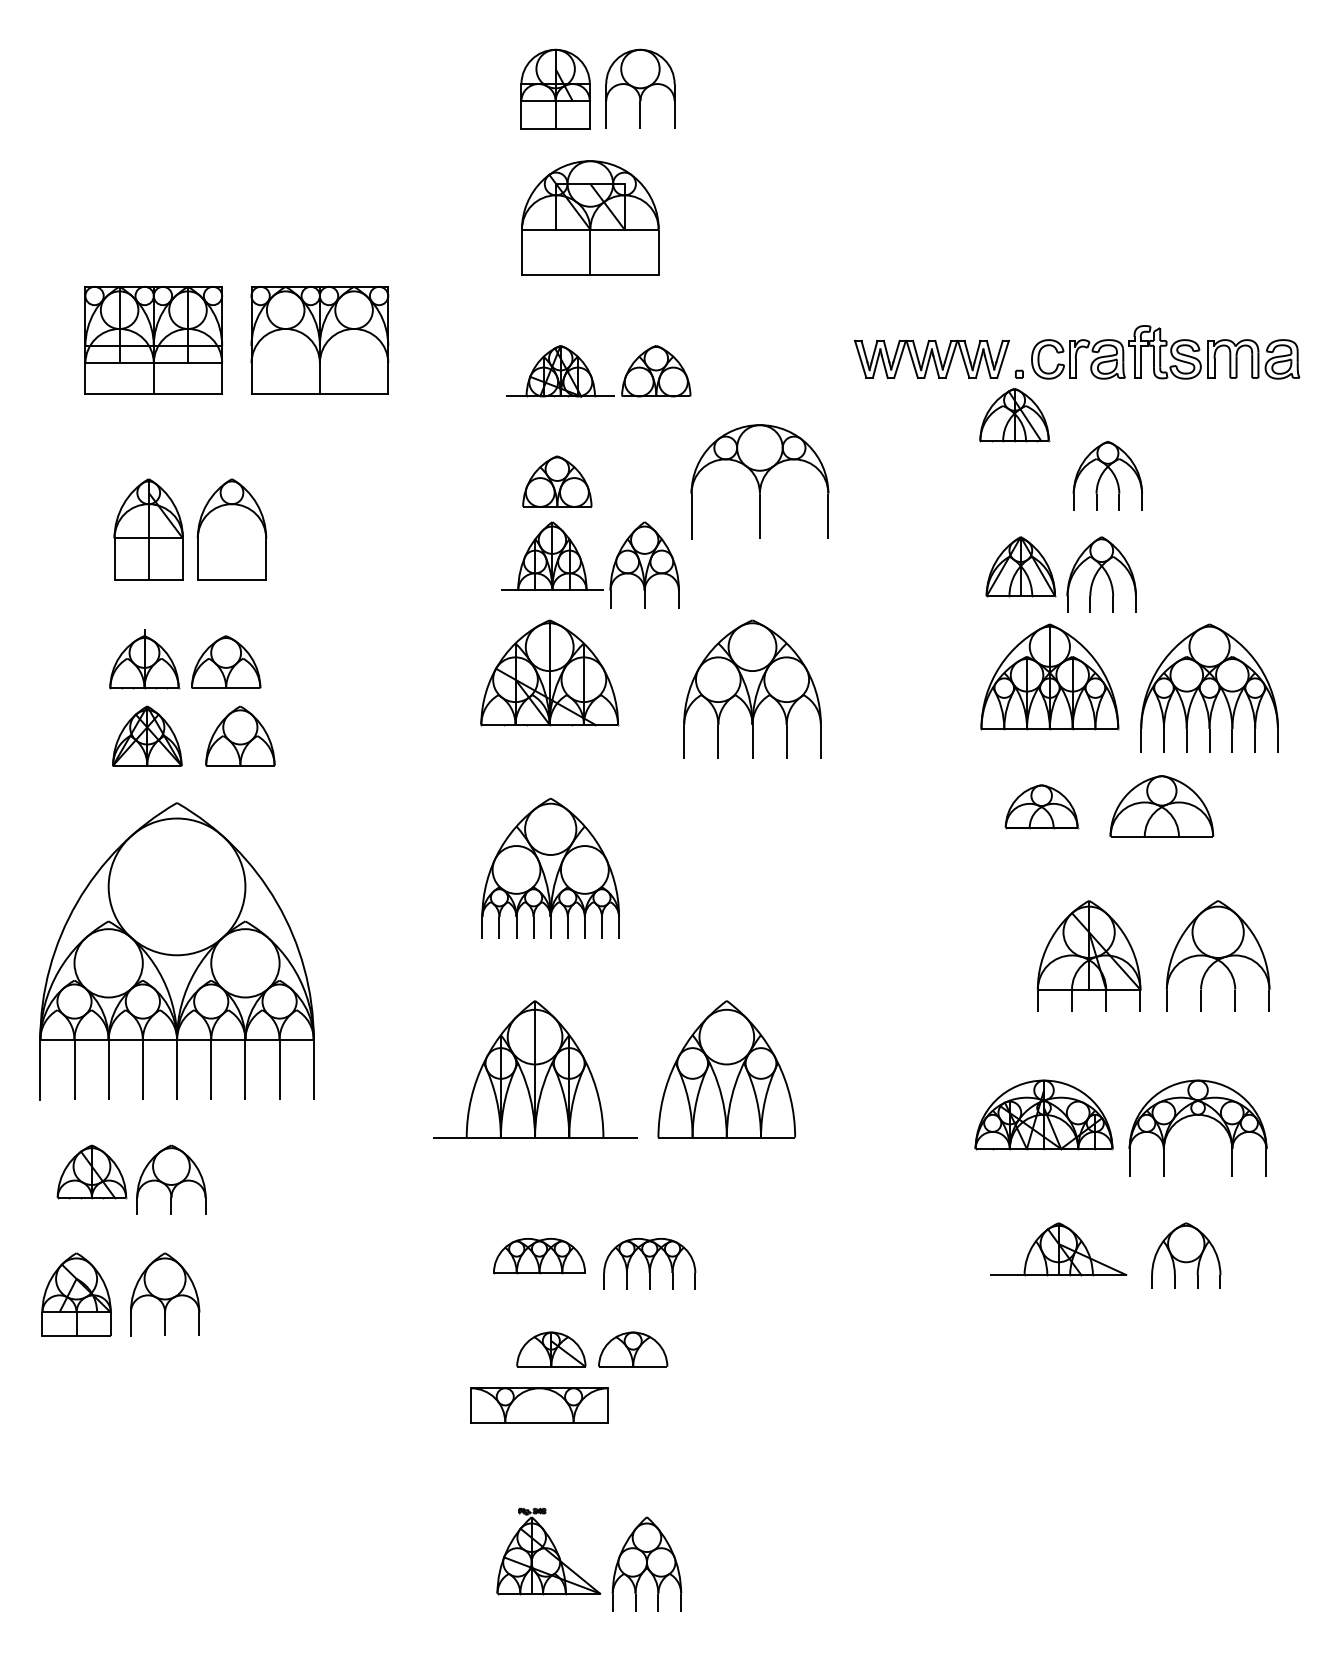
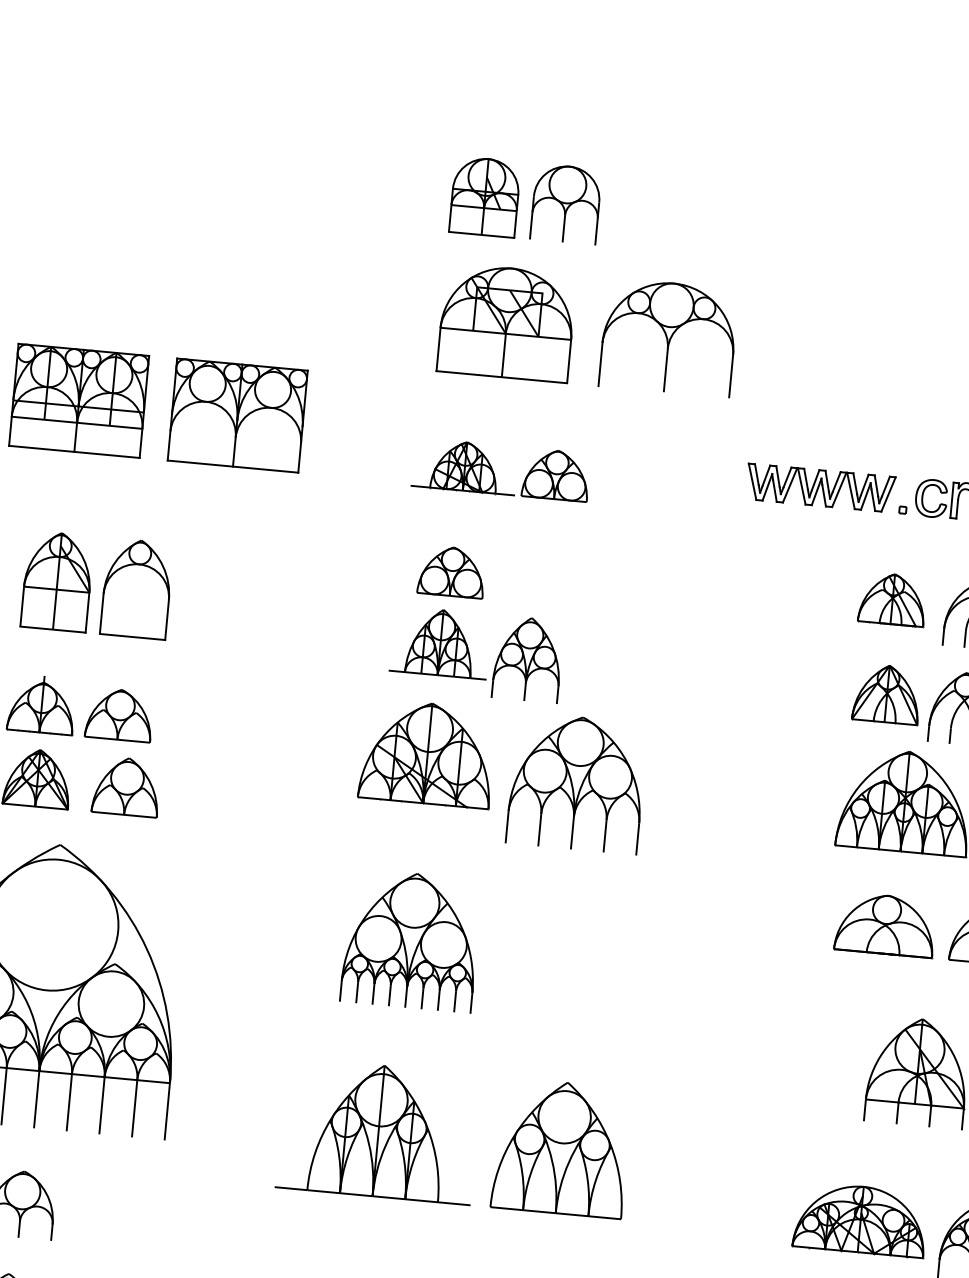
part: (1014, 415) -> (892, 599), moved
part: (759, 481) -> (668, 337), moved
part: (752, 688) -> (577, 782), moved
part: (1041, 806) -> (885, 924), size x1.43

